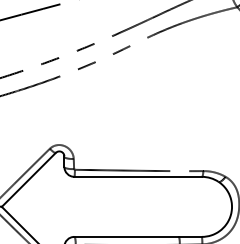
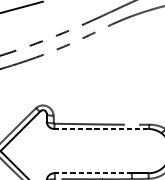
line: (138, 176) -> (101, 128), solid -> dashed
line: (127, 236) -> (93, 173), solid -> dashed

